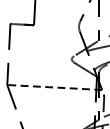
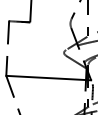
line: (54, 87) -> (48, 78), dashed -> solid

